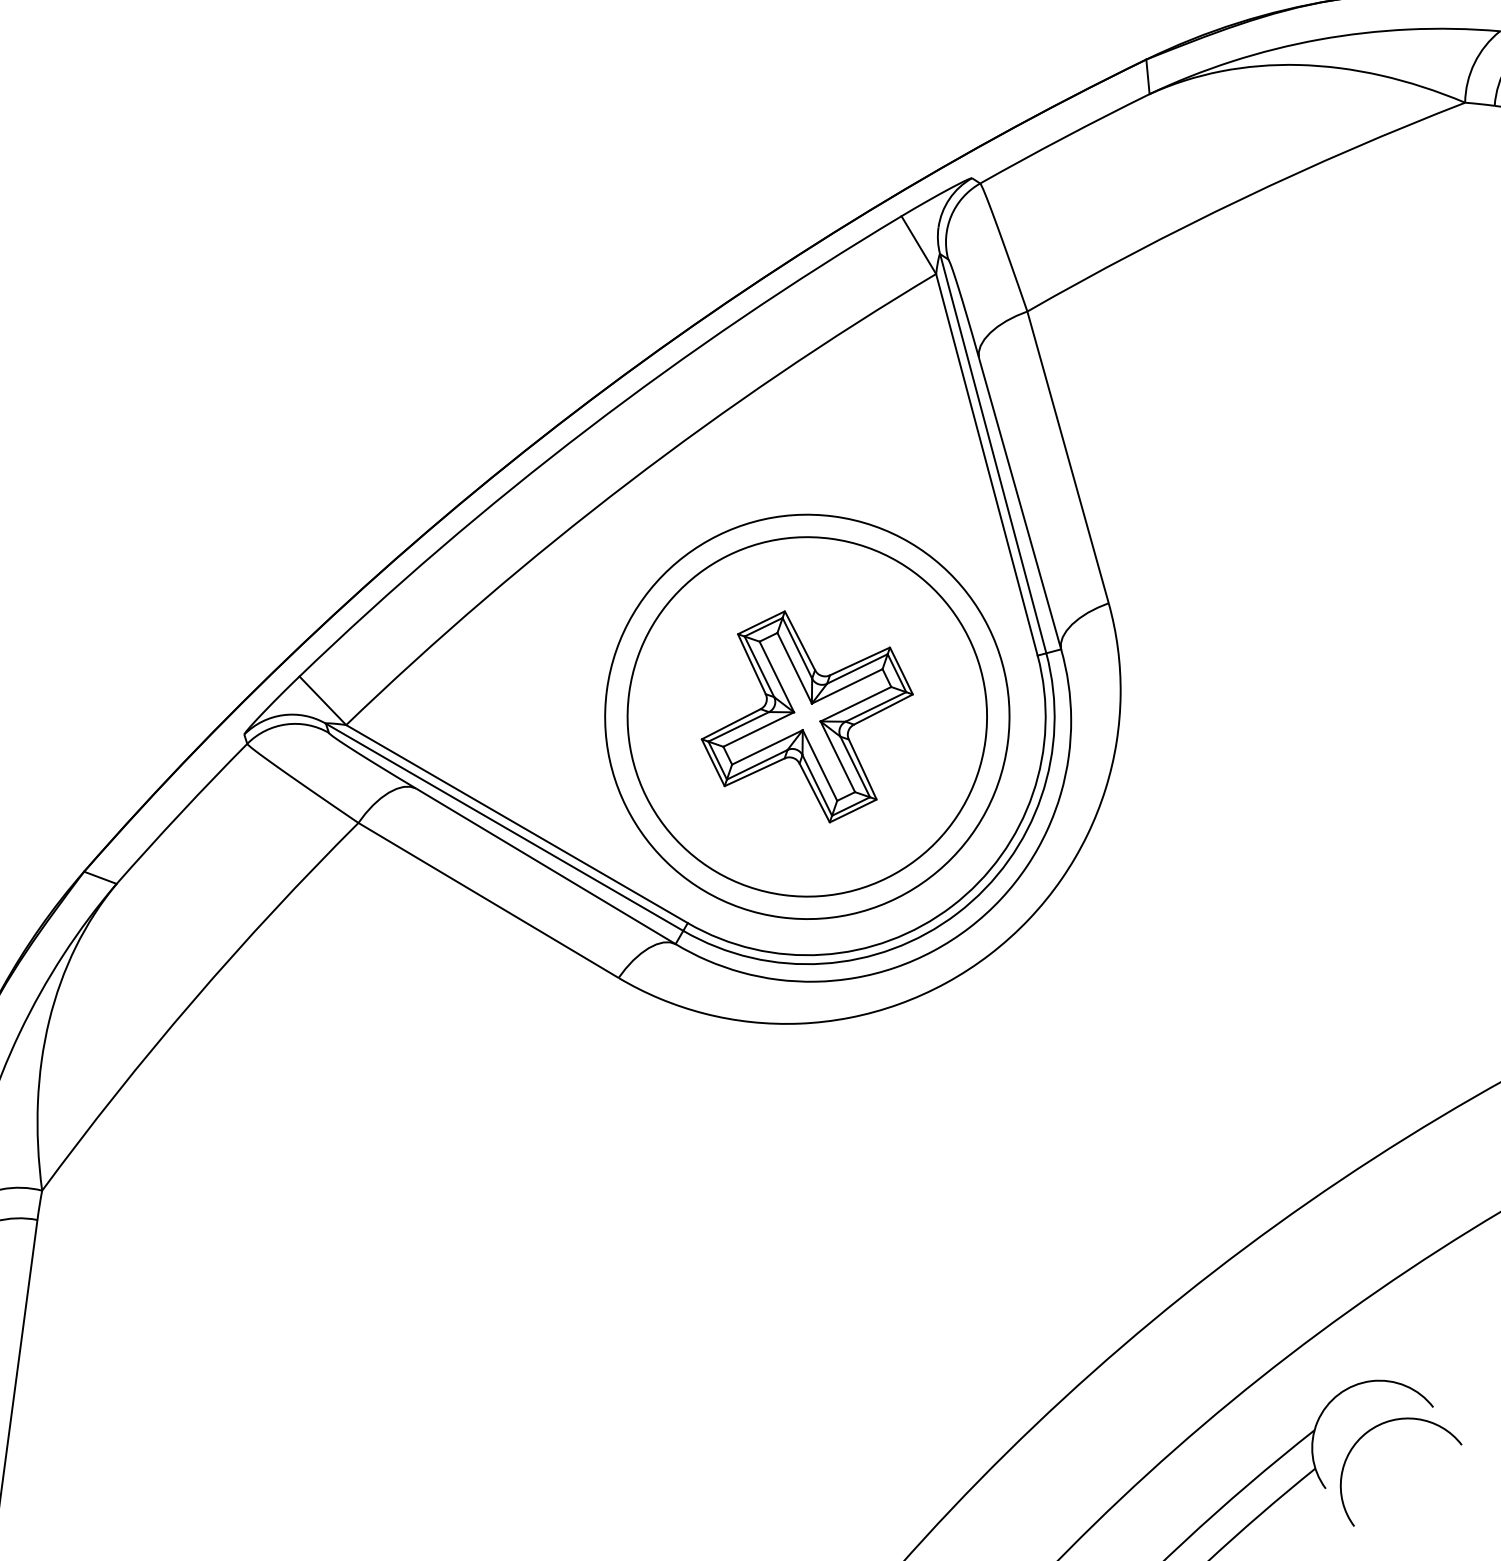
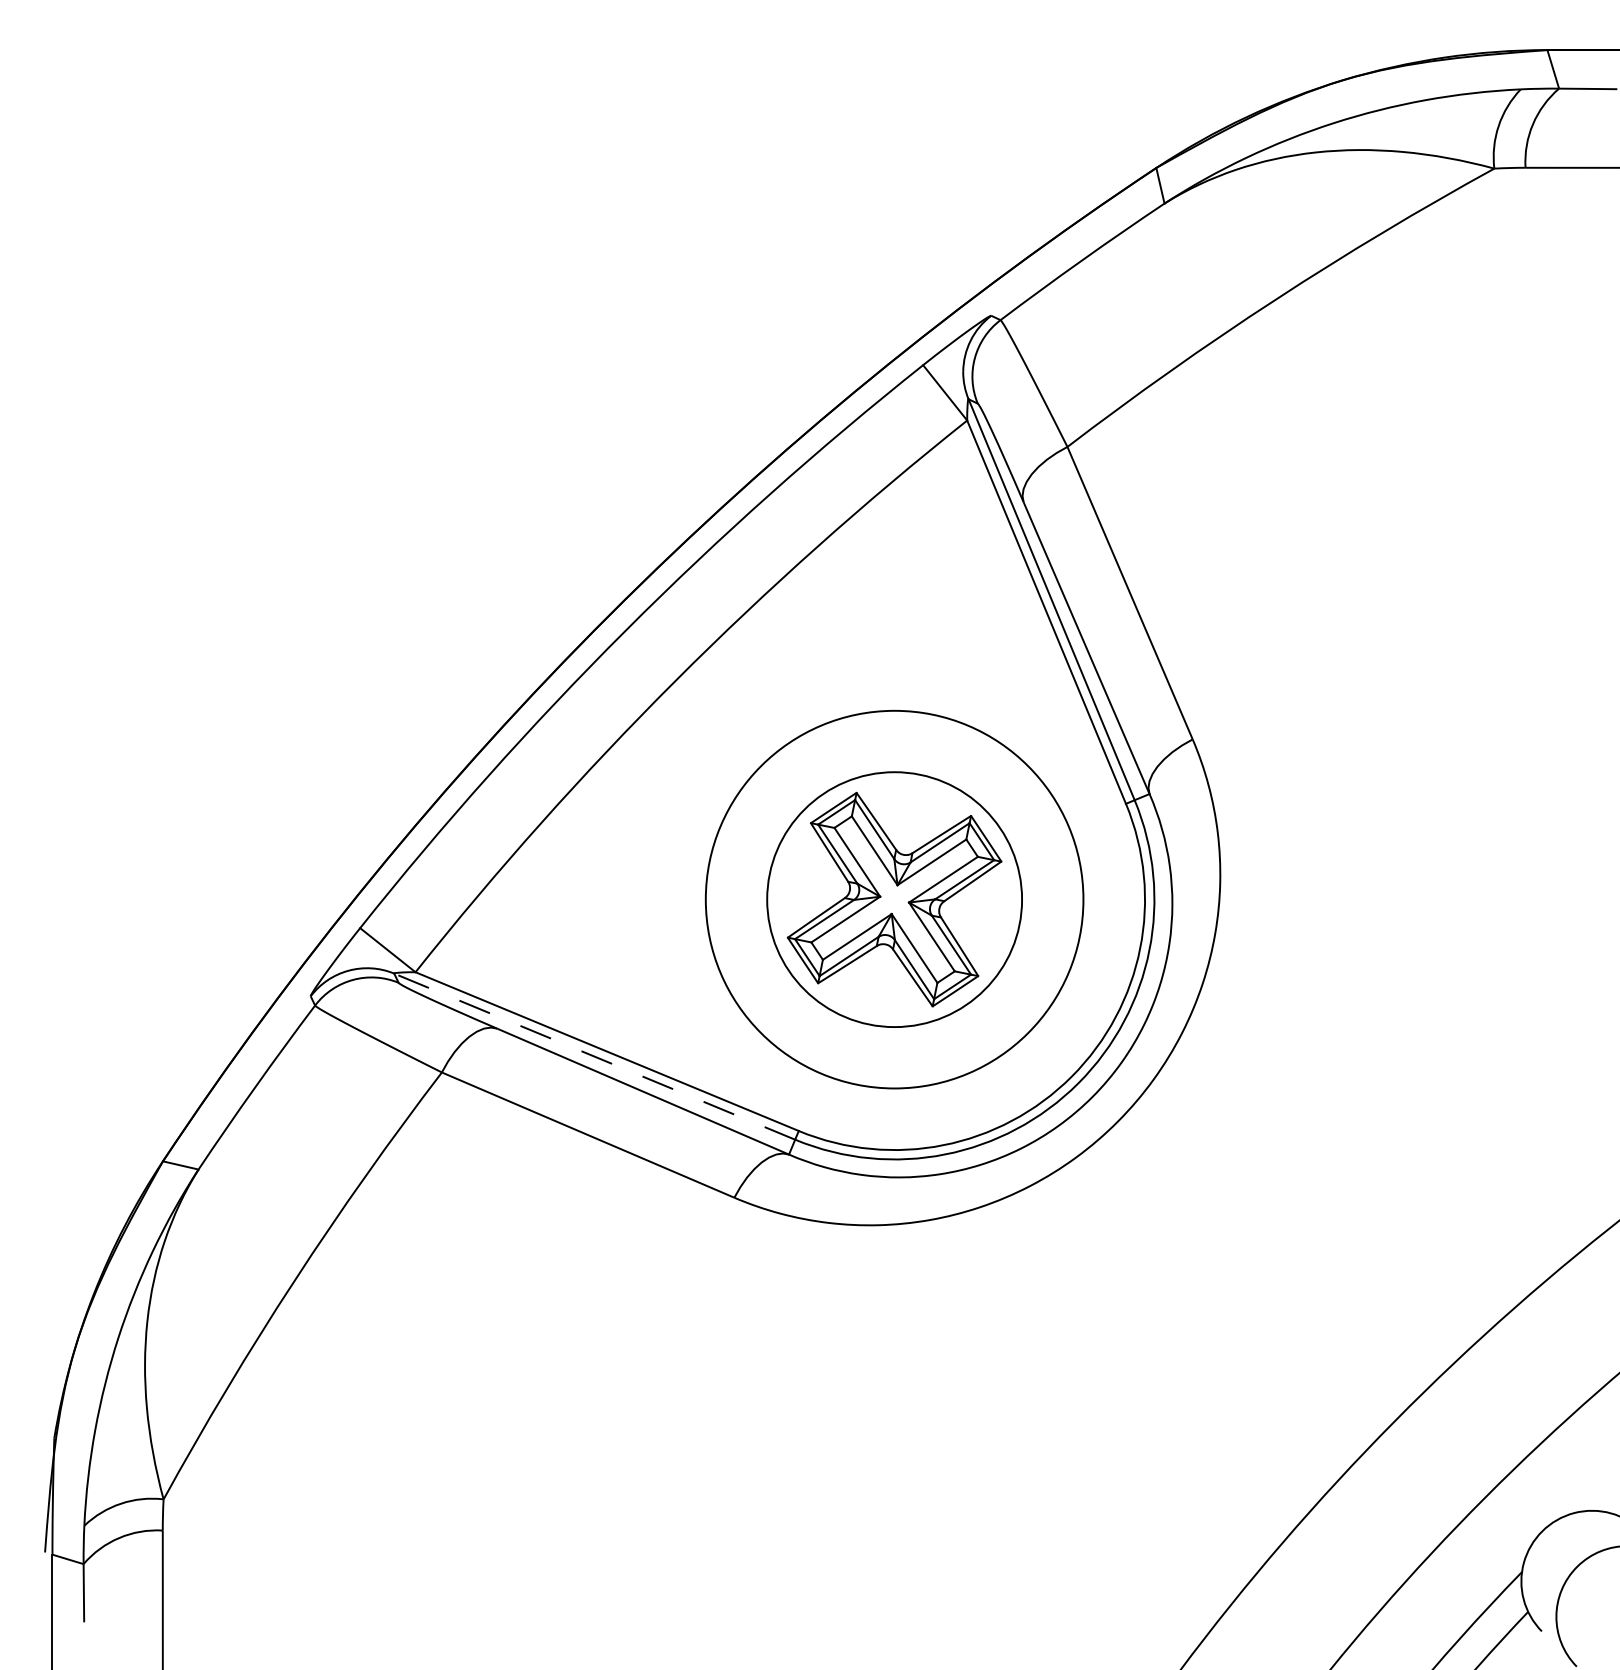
circle: (807, 716) -> (894, 899), size x0.6
line: (504, 827) -> (594, 1056), solid -> dashed

